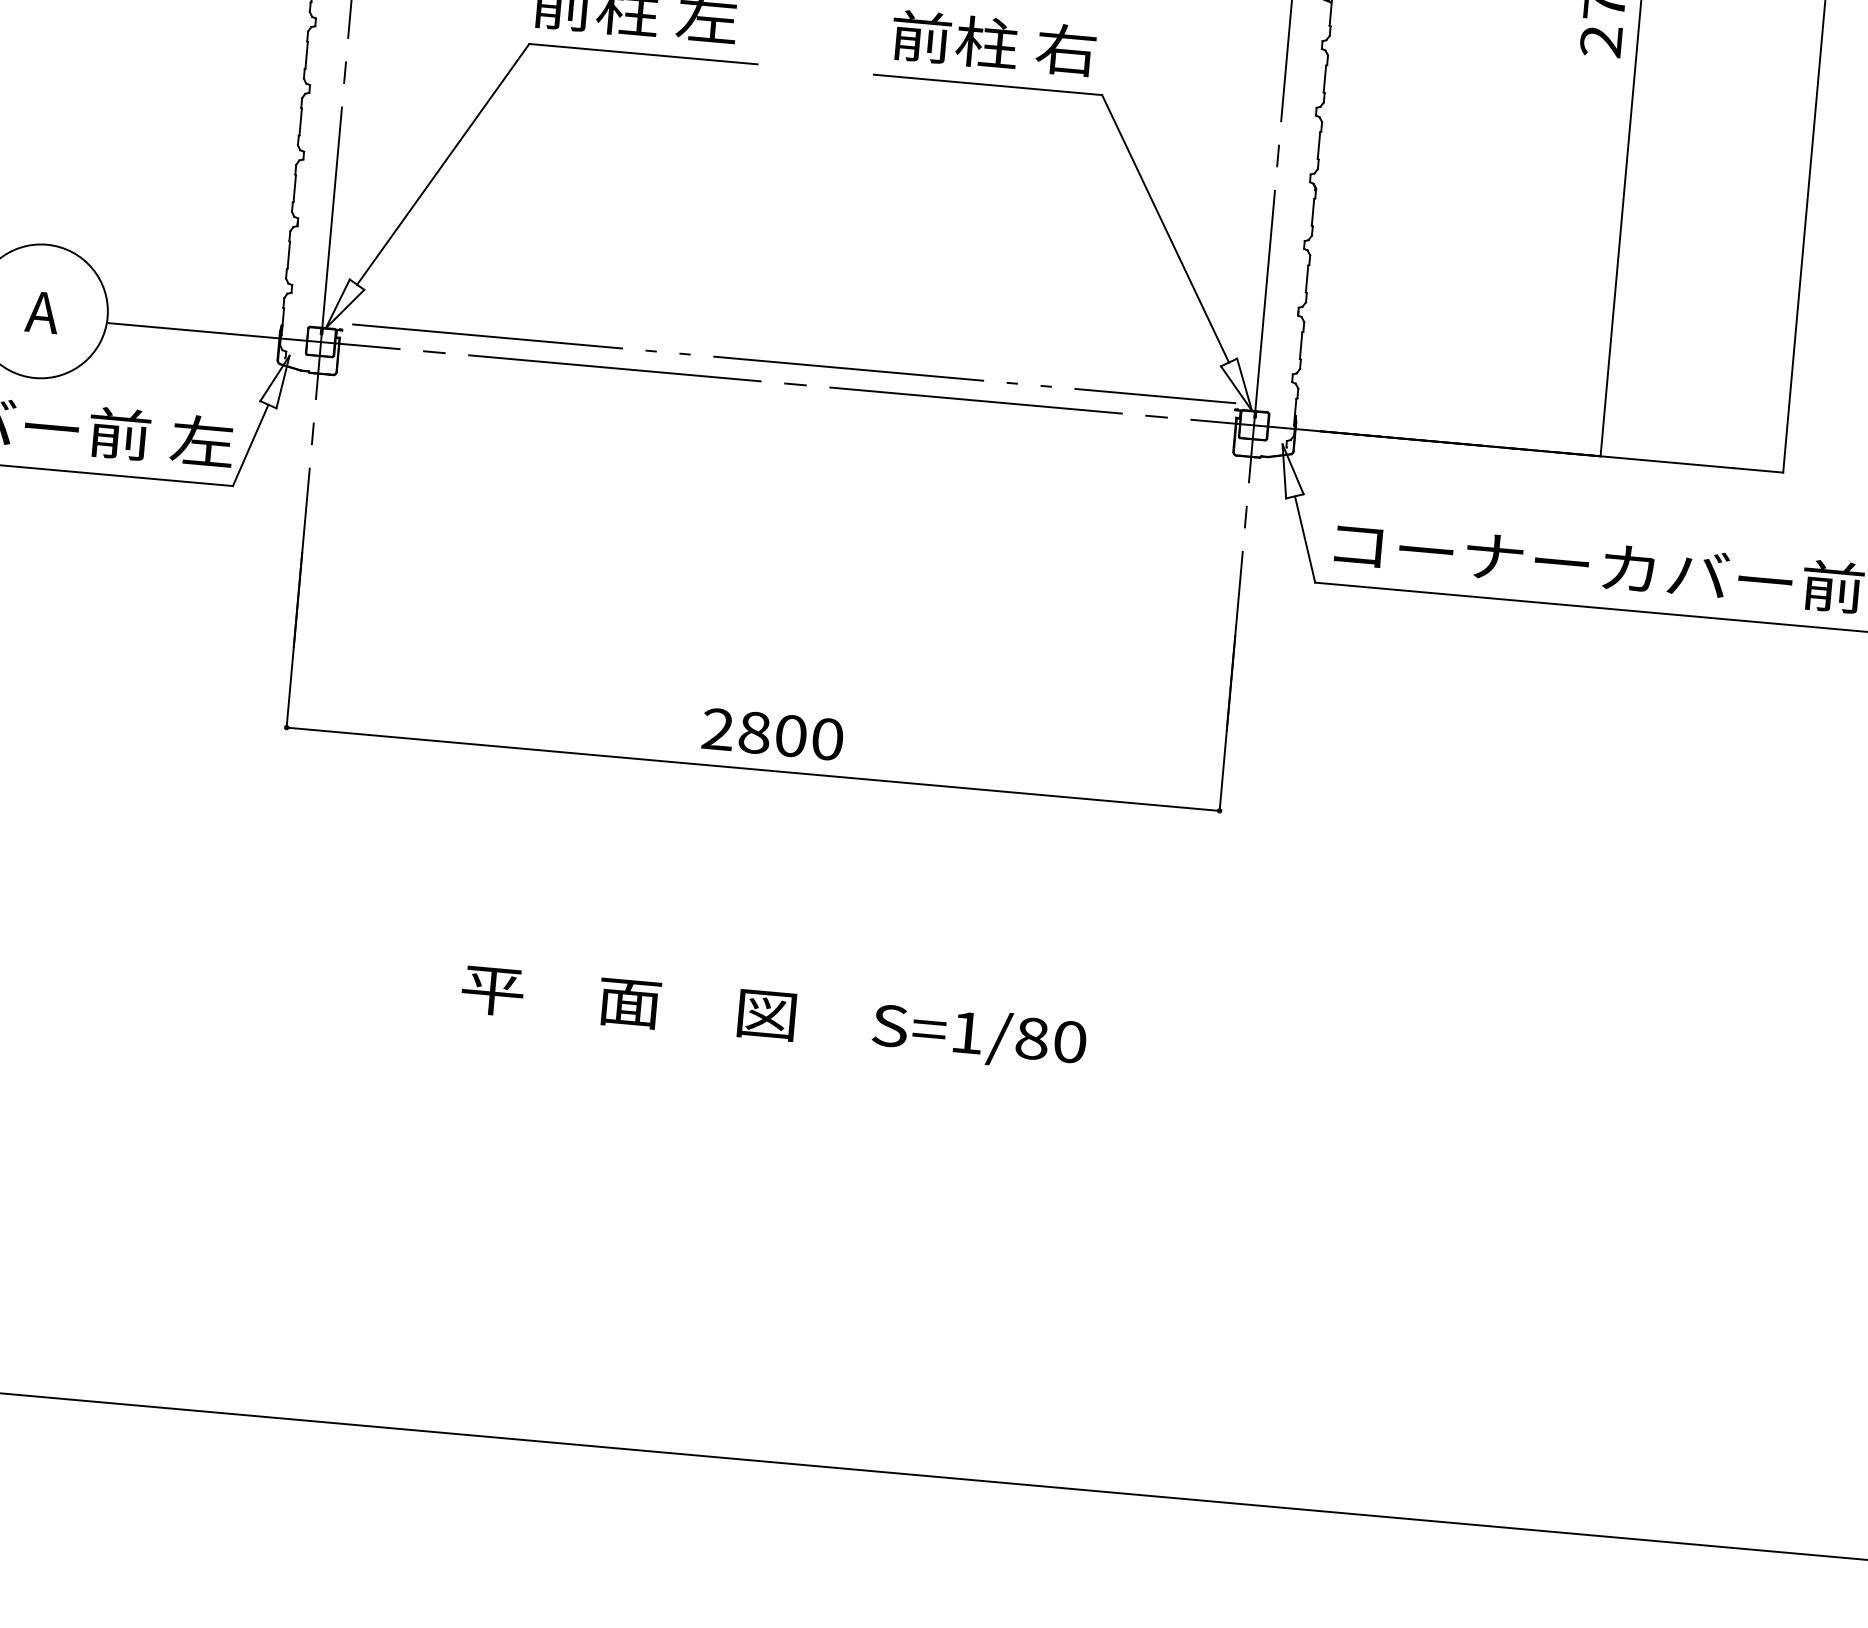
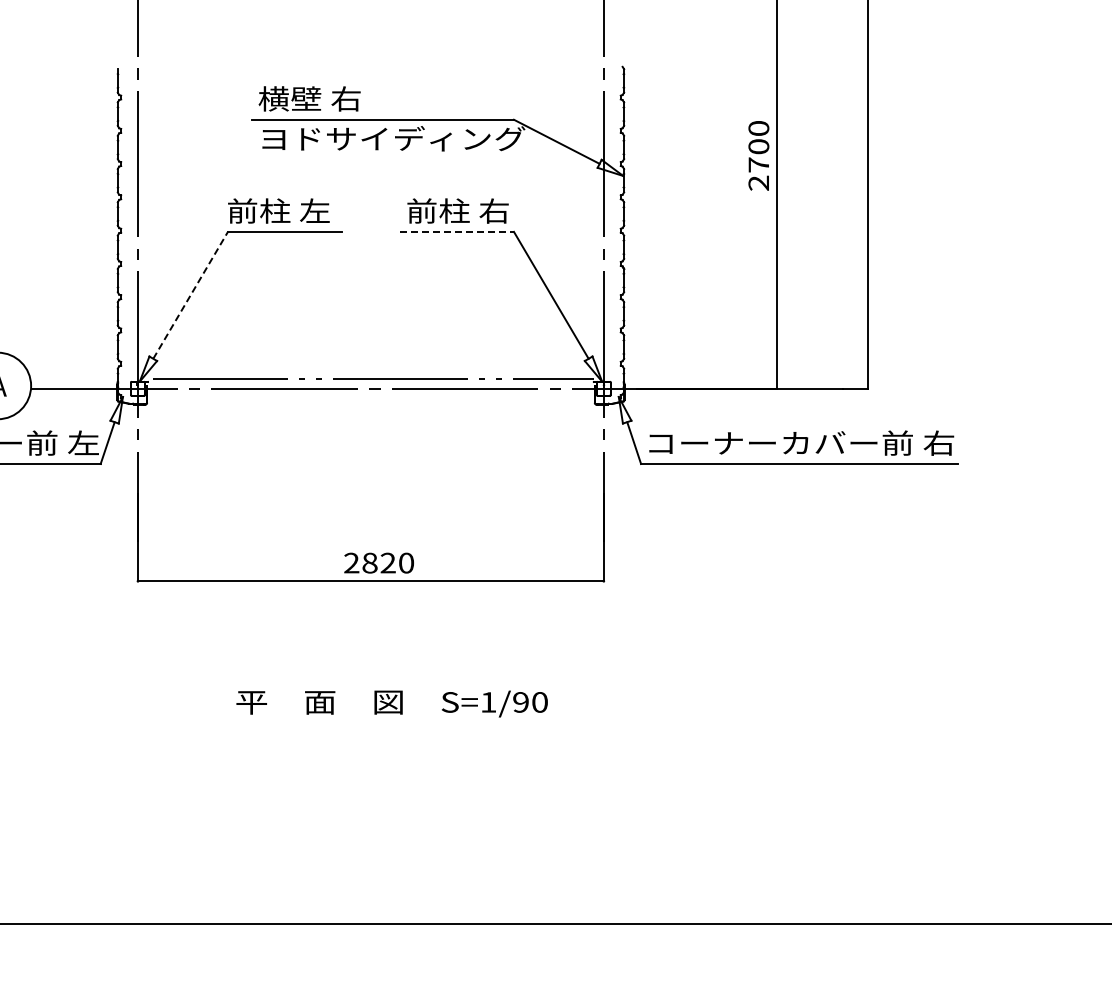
line: (987, 83) -> (456, 231), solid -> dashed
line: (442, 164) -> (190, 295), solid -> dashed
text: (789, 734) -> (387, 562), 2800 -> 2820
text: (1031, 1038) -> (520, 702), S=1/80 -> S=1/90

